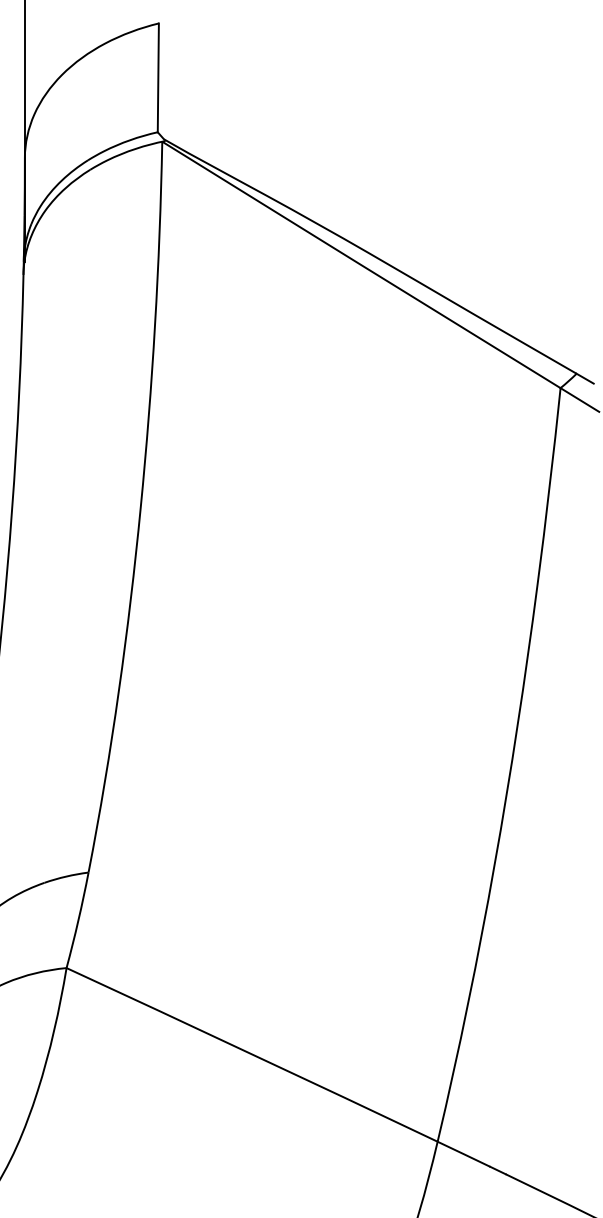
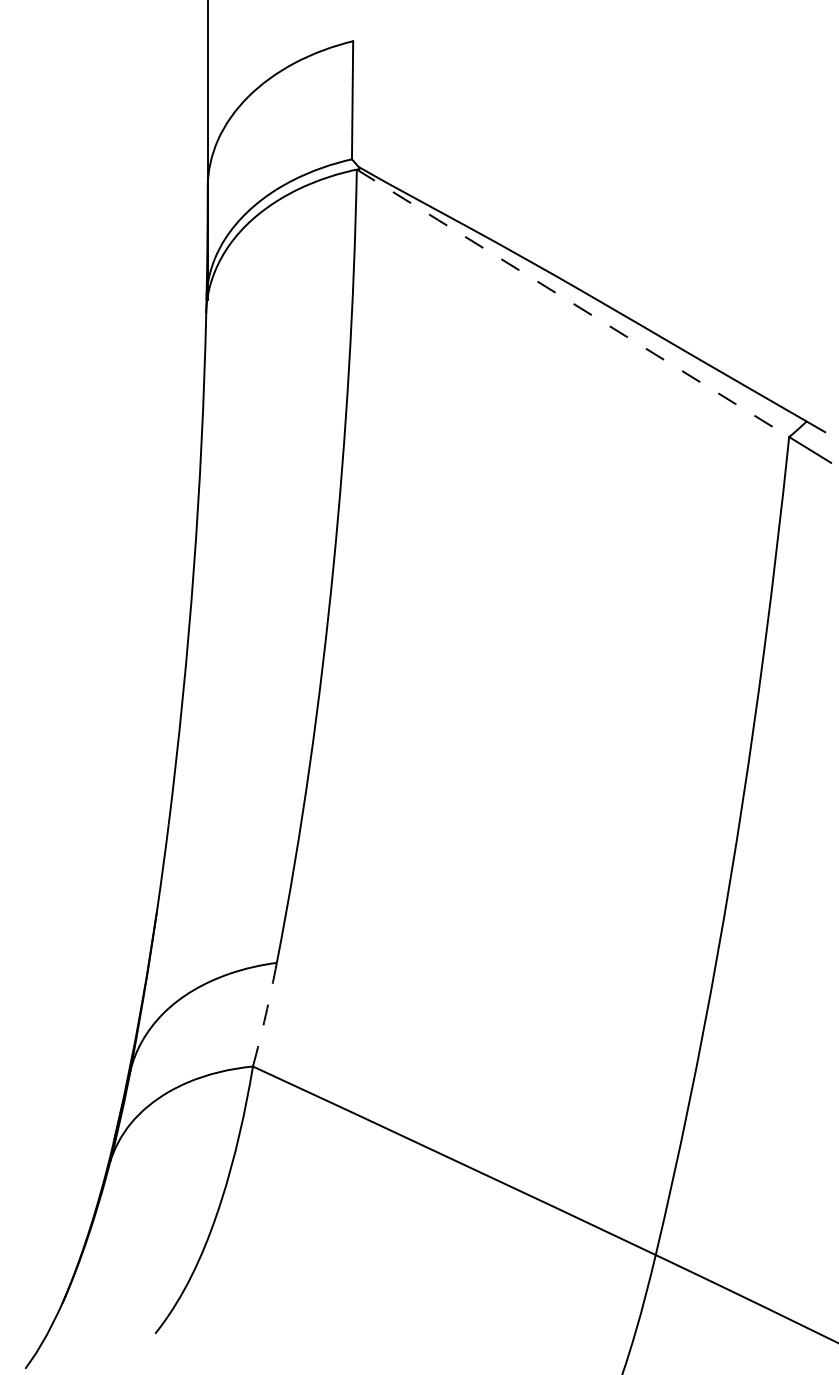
arc: (360, 265) -> (572, 303), solid -> dashed
arc: (78, 920) -> (265, 1014), solid -> dashed

